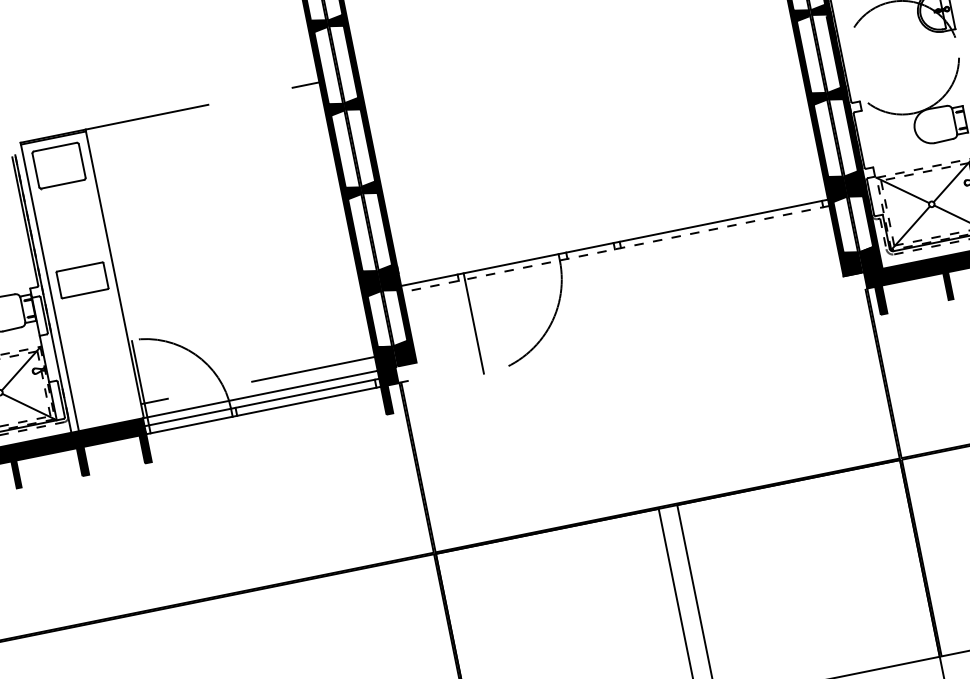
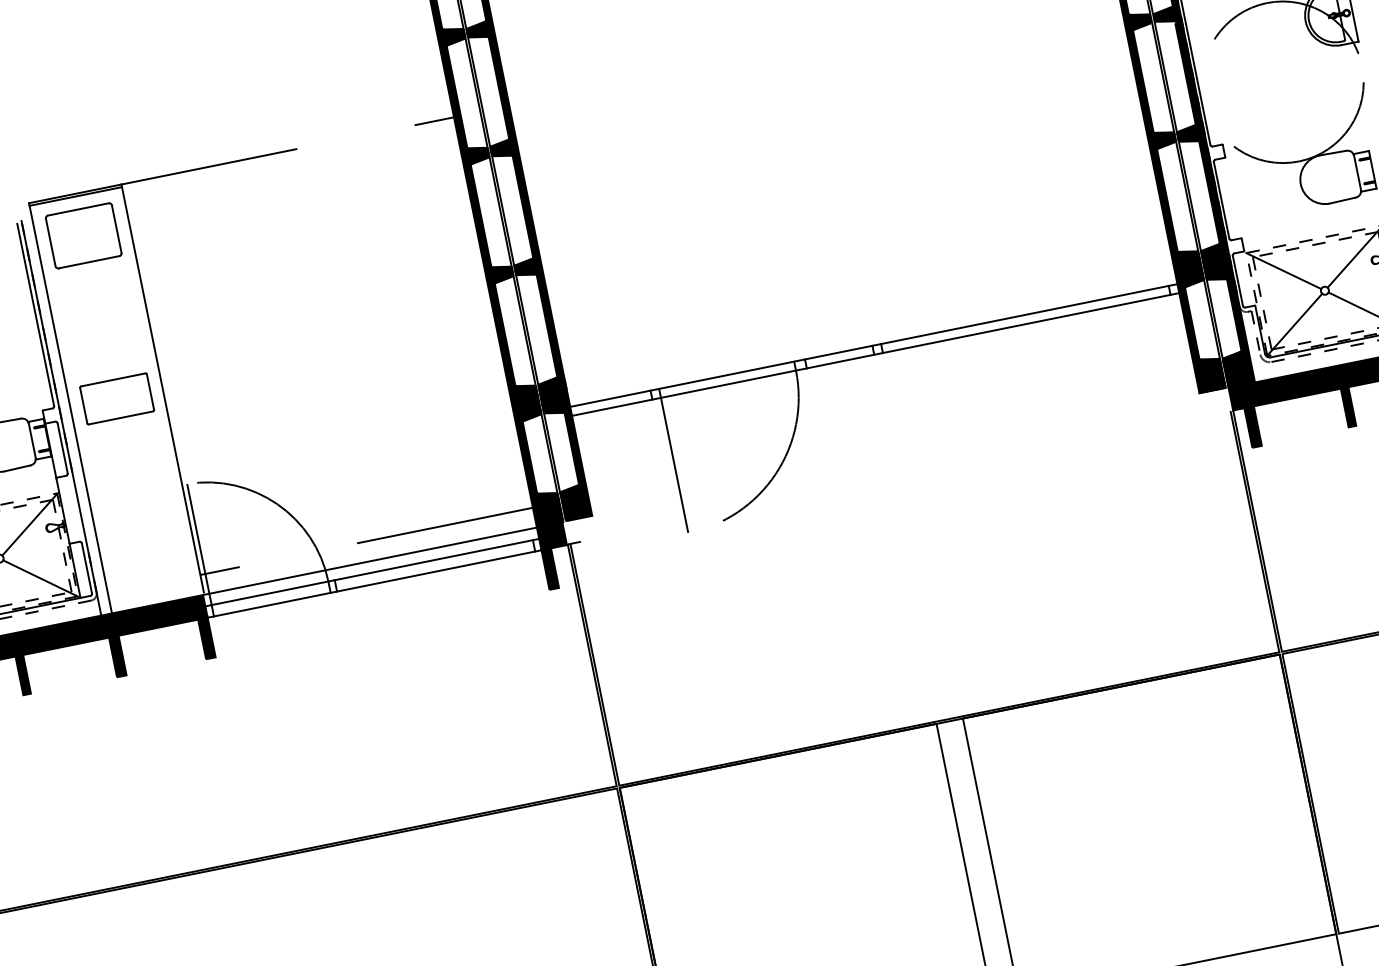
line: (615, 249) -> (875, 355), dashed -> solid

